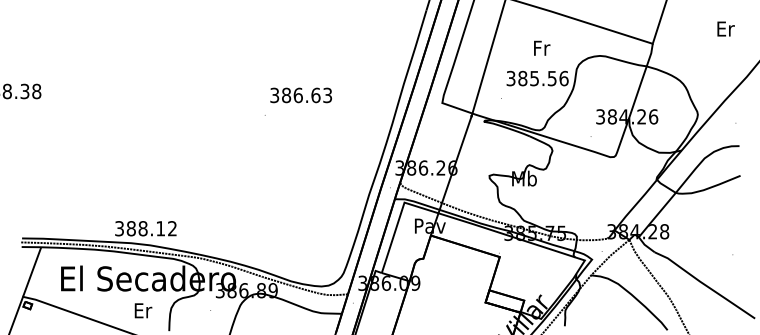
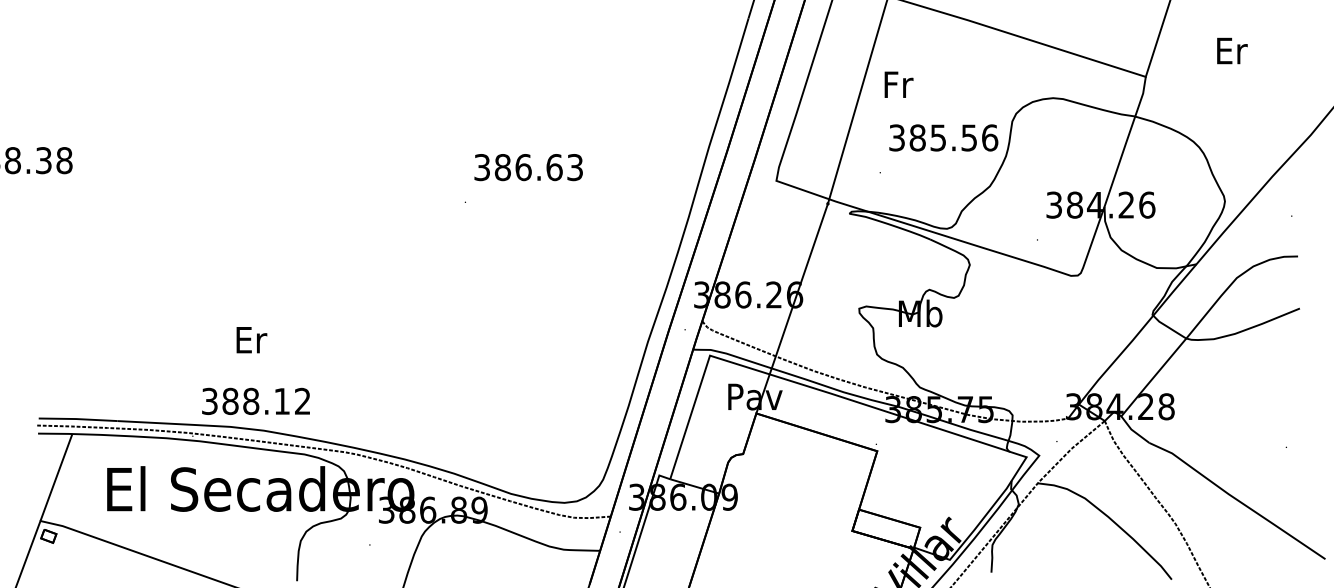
text: (725, 28) -> (1231, 50), moved
text: (542, 47) -> (899, 83), moved
text: (143, 310) -> (251, 339), moved

